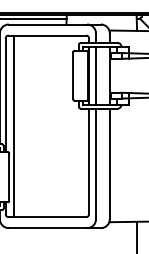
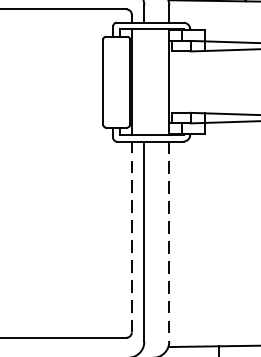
line: (96, 75) -> (145, 81), removed
line: (89, 161) -> (132, 237), solid -> dashed
line: (109, 164) -> (168, 242), solid -> dashed

